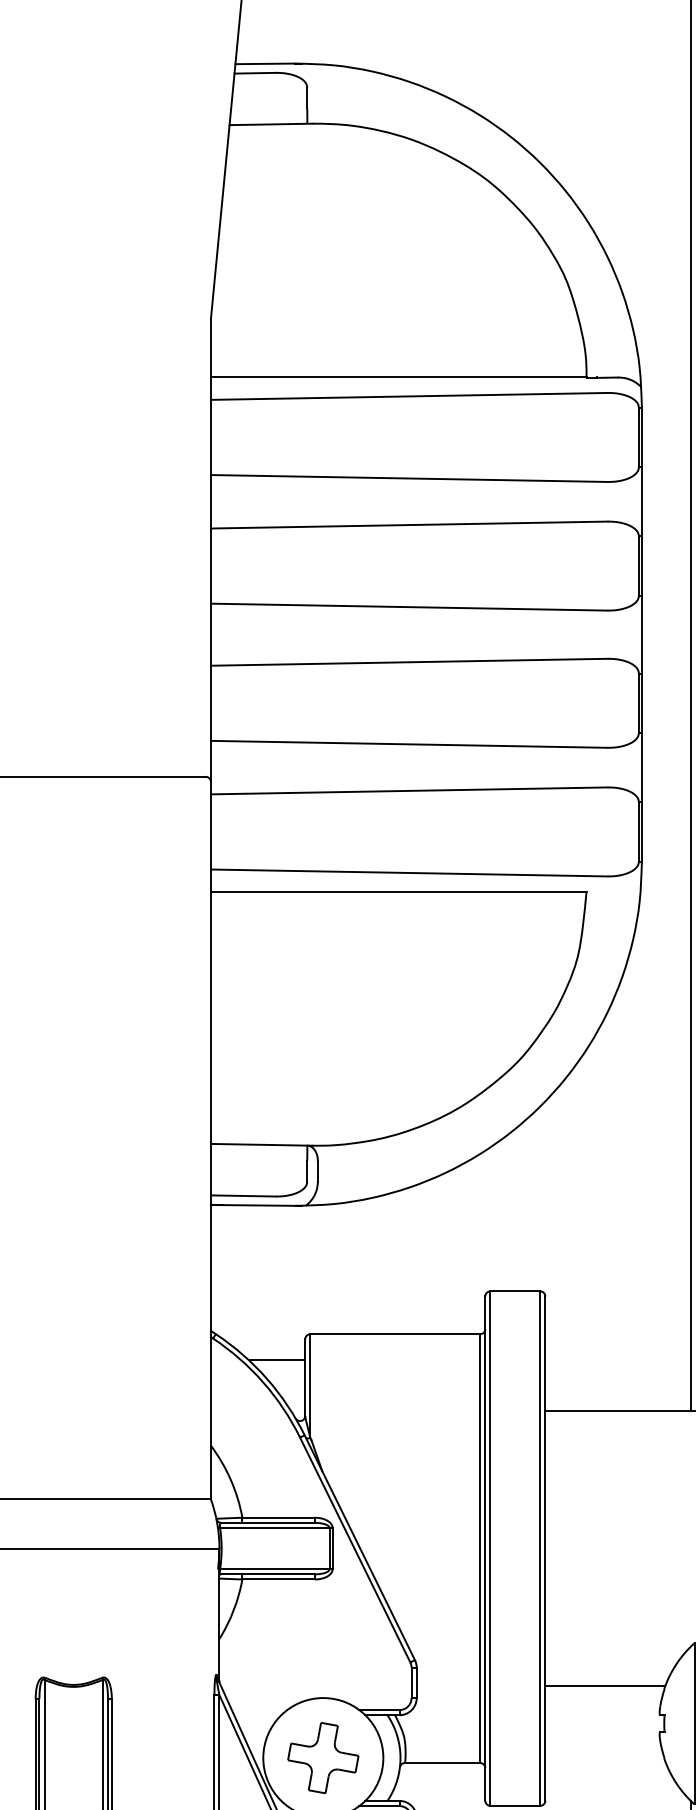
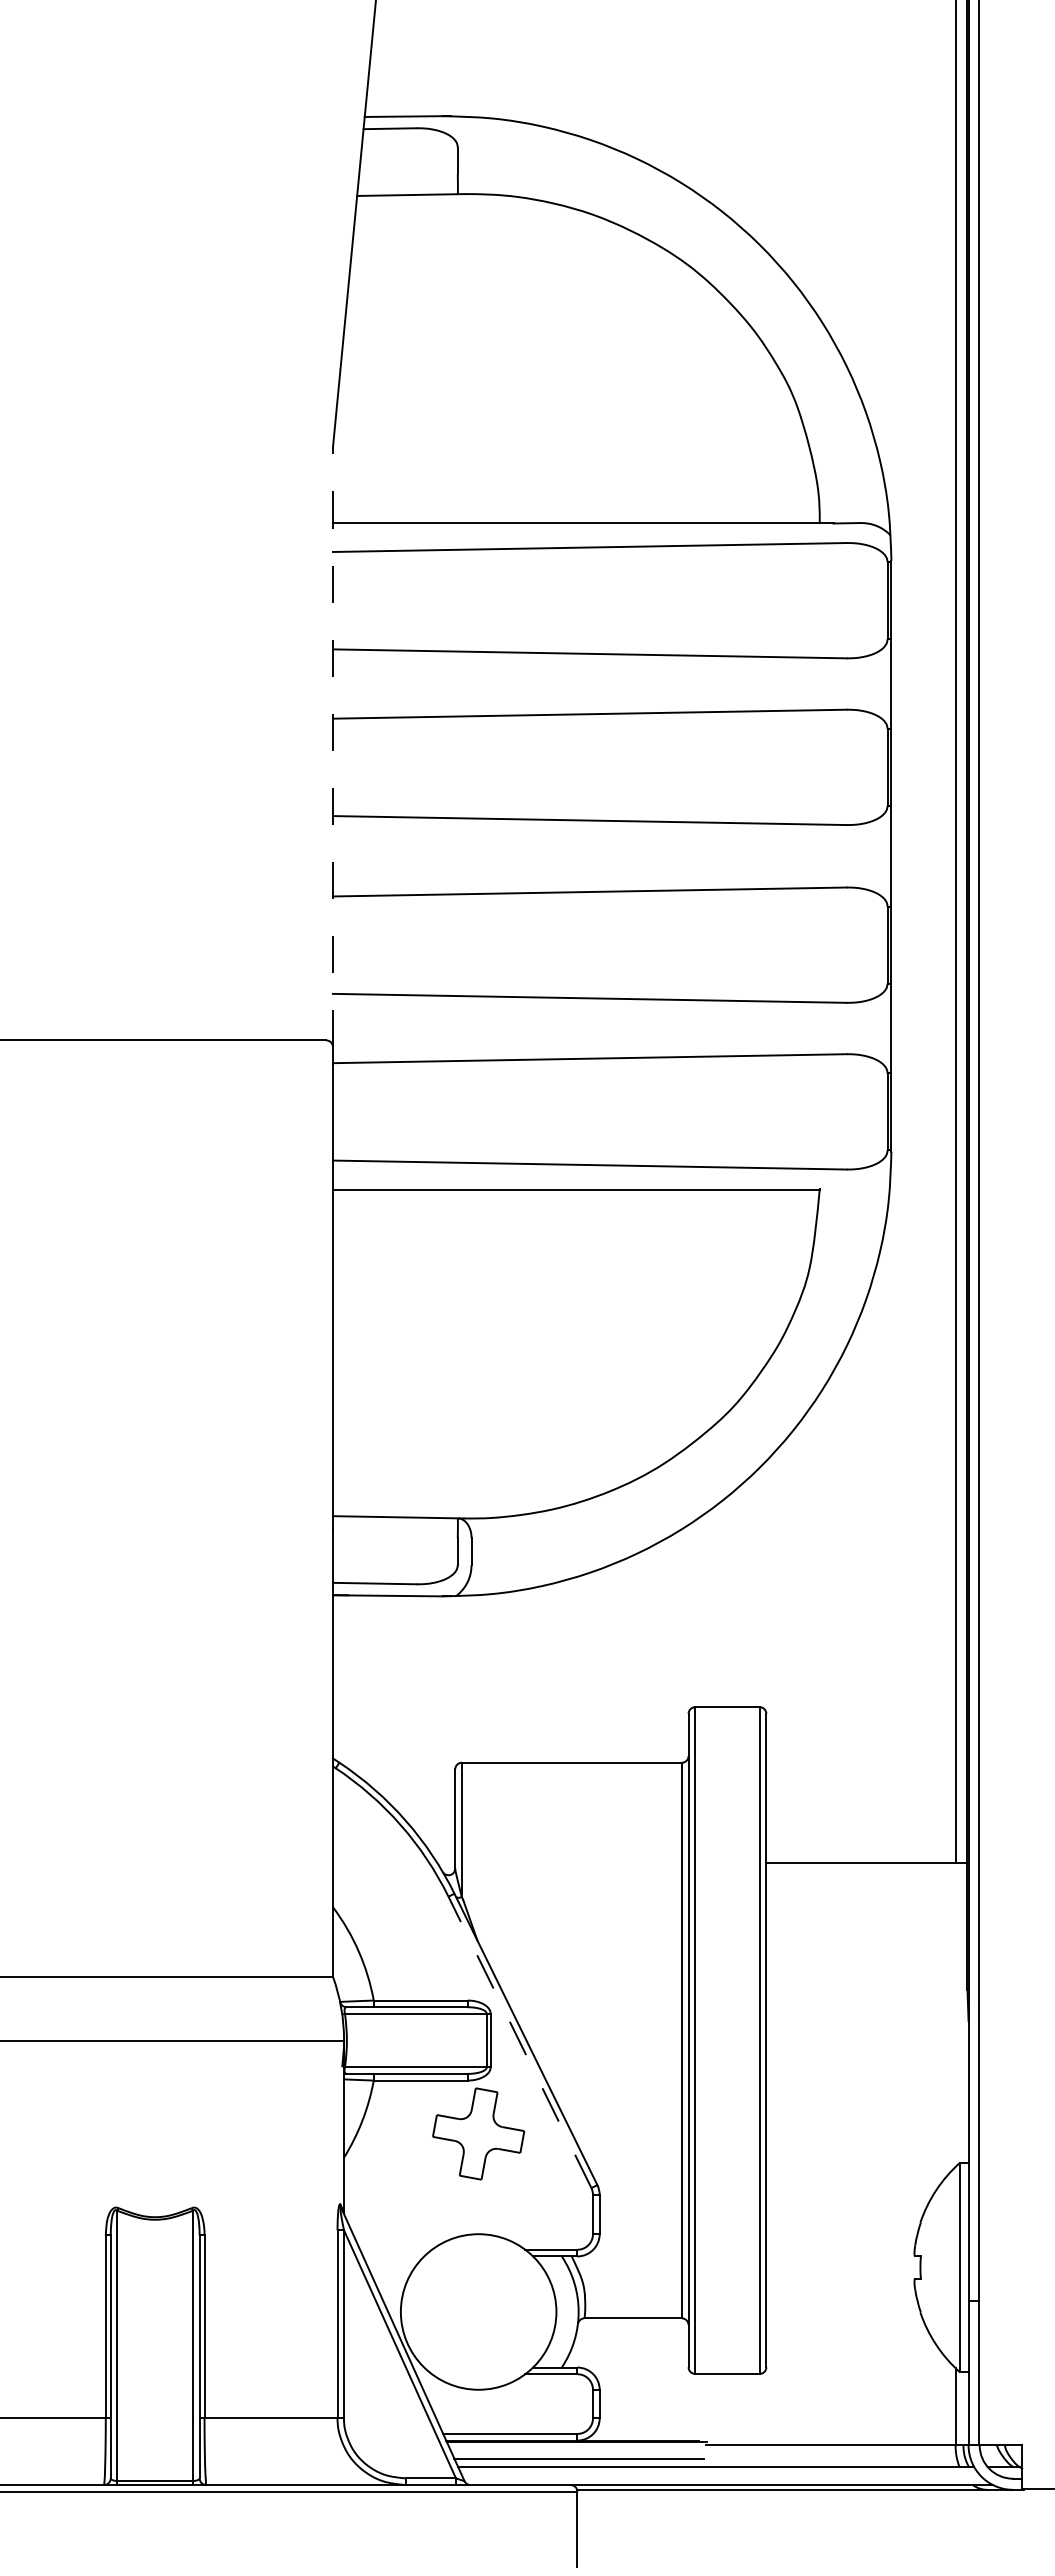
line: (210, 550) -> (332, 747), solid -> dashed
line: (277, 1360) -> (419, 1796), removed
line: (354, 1549) -> (519, 2041), solid -> dashed
line: (604, 1685) -> (843, 2218), removed
part: (323, 1757) -> (478, 2133), moved

